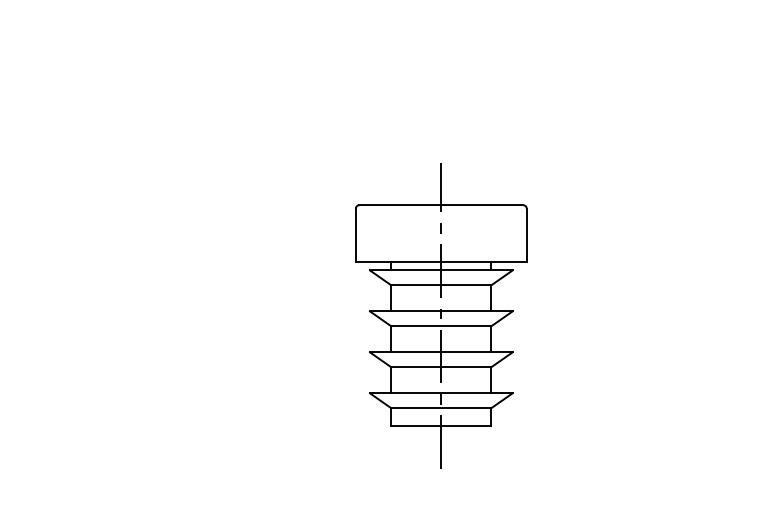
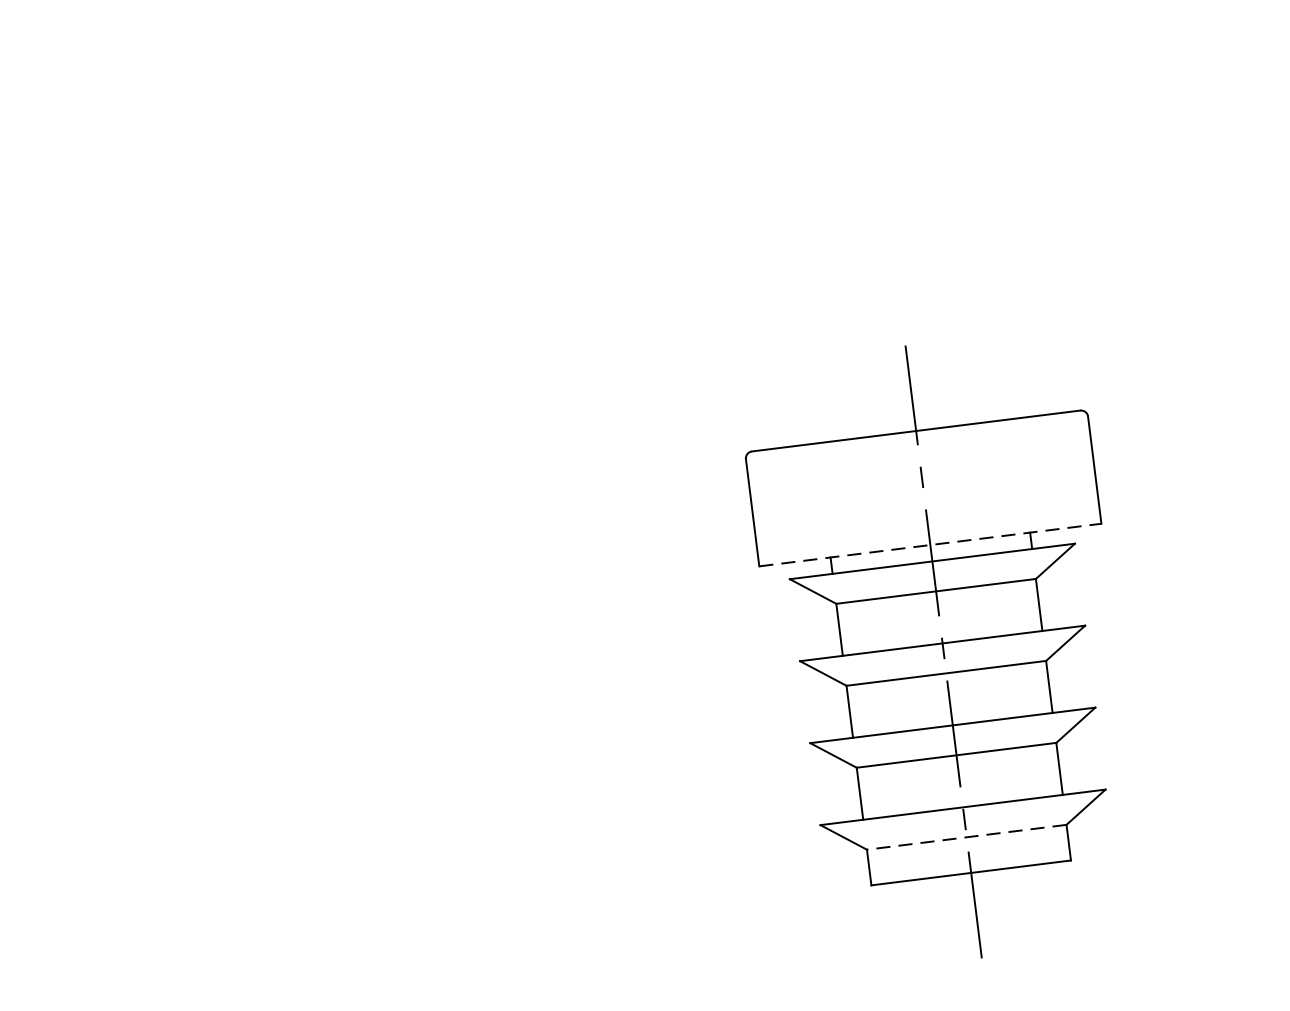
line: (441, 262) -> (930, 545), solid -> dashed
line: (441, 408) -> (967, 837), solid -> dashed

